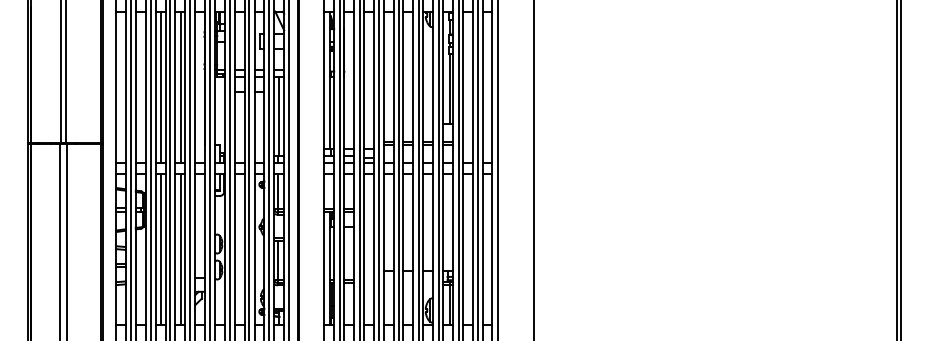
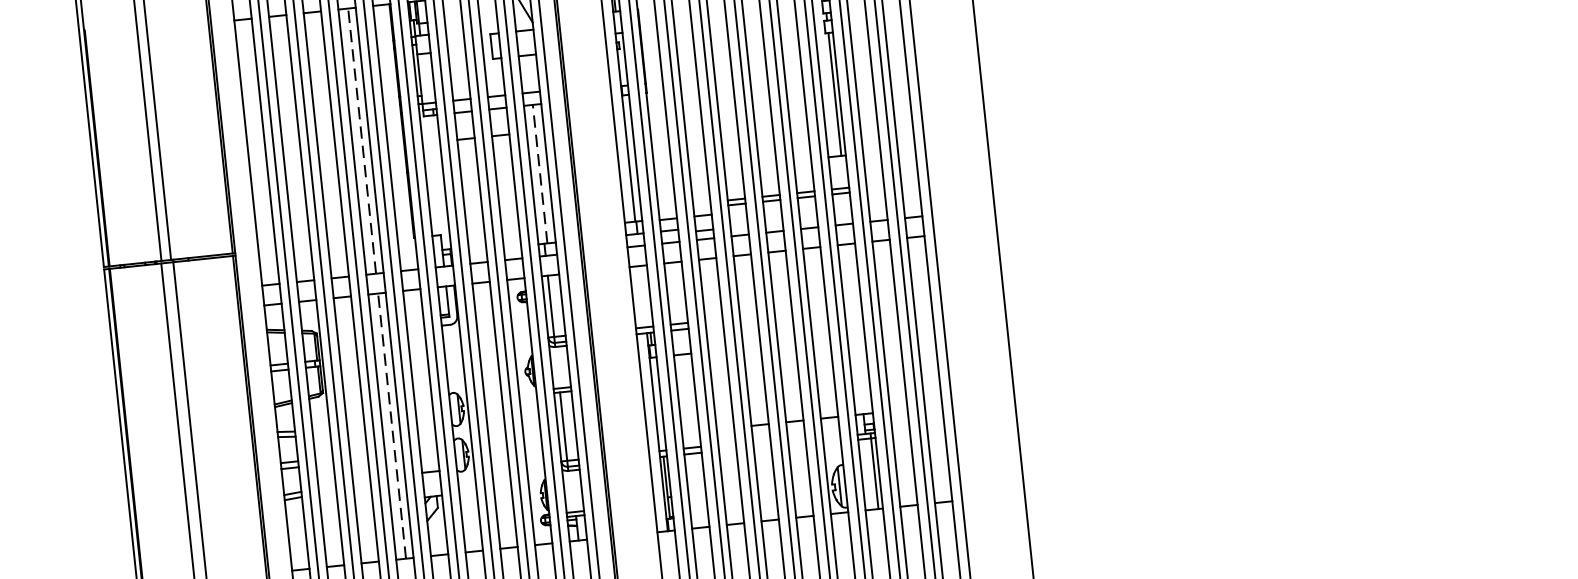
line: (161, 86) -> (327, 143), removed
line: (180, 87) -> (361, 141), solid -> dashed
line: (279, 115) -> (540, 172), solid -> dashed
line: (161, 249) -> (357, 429), removed
line: (180, 249) -> (391, 425), solid -> dashed

